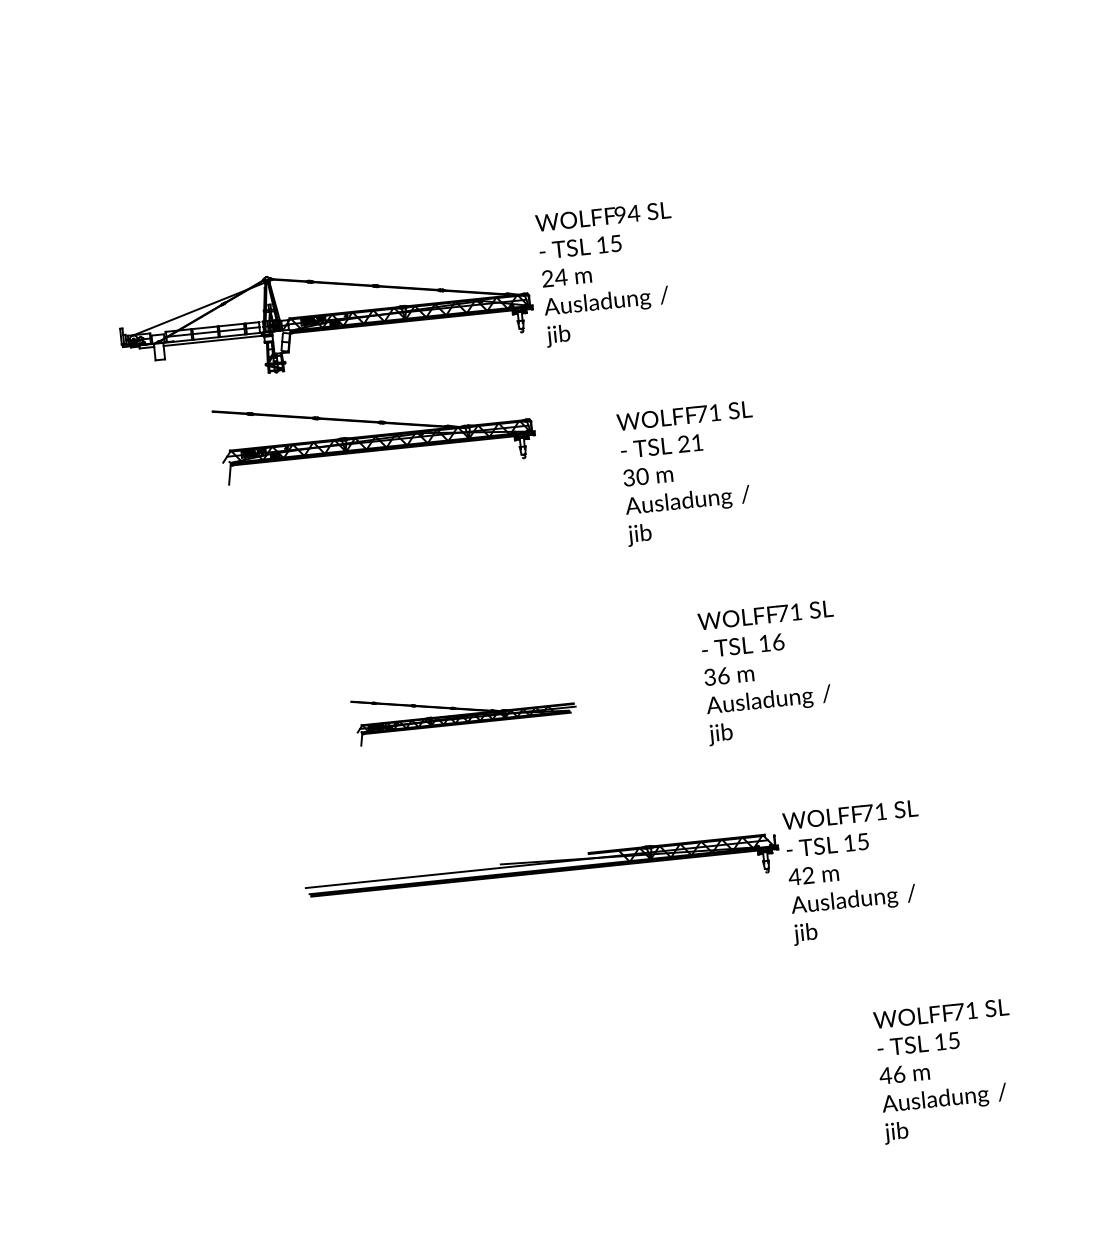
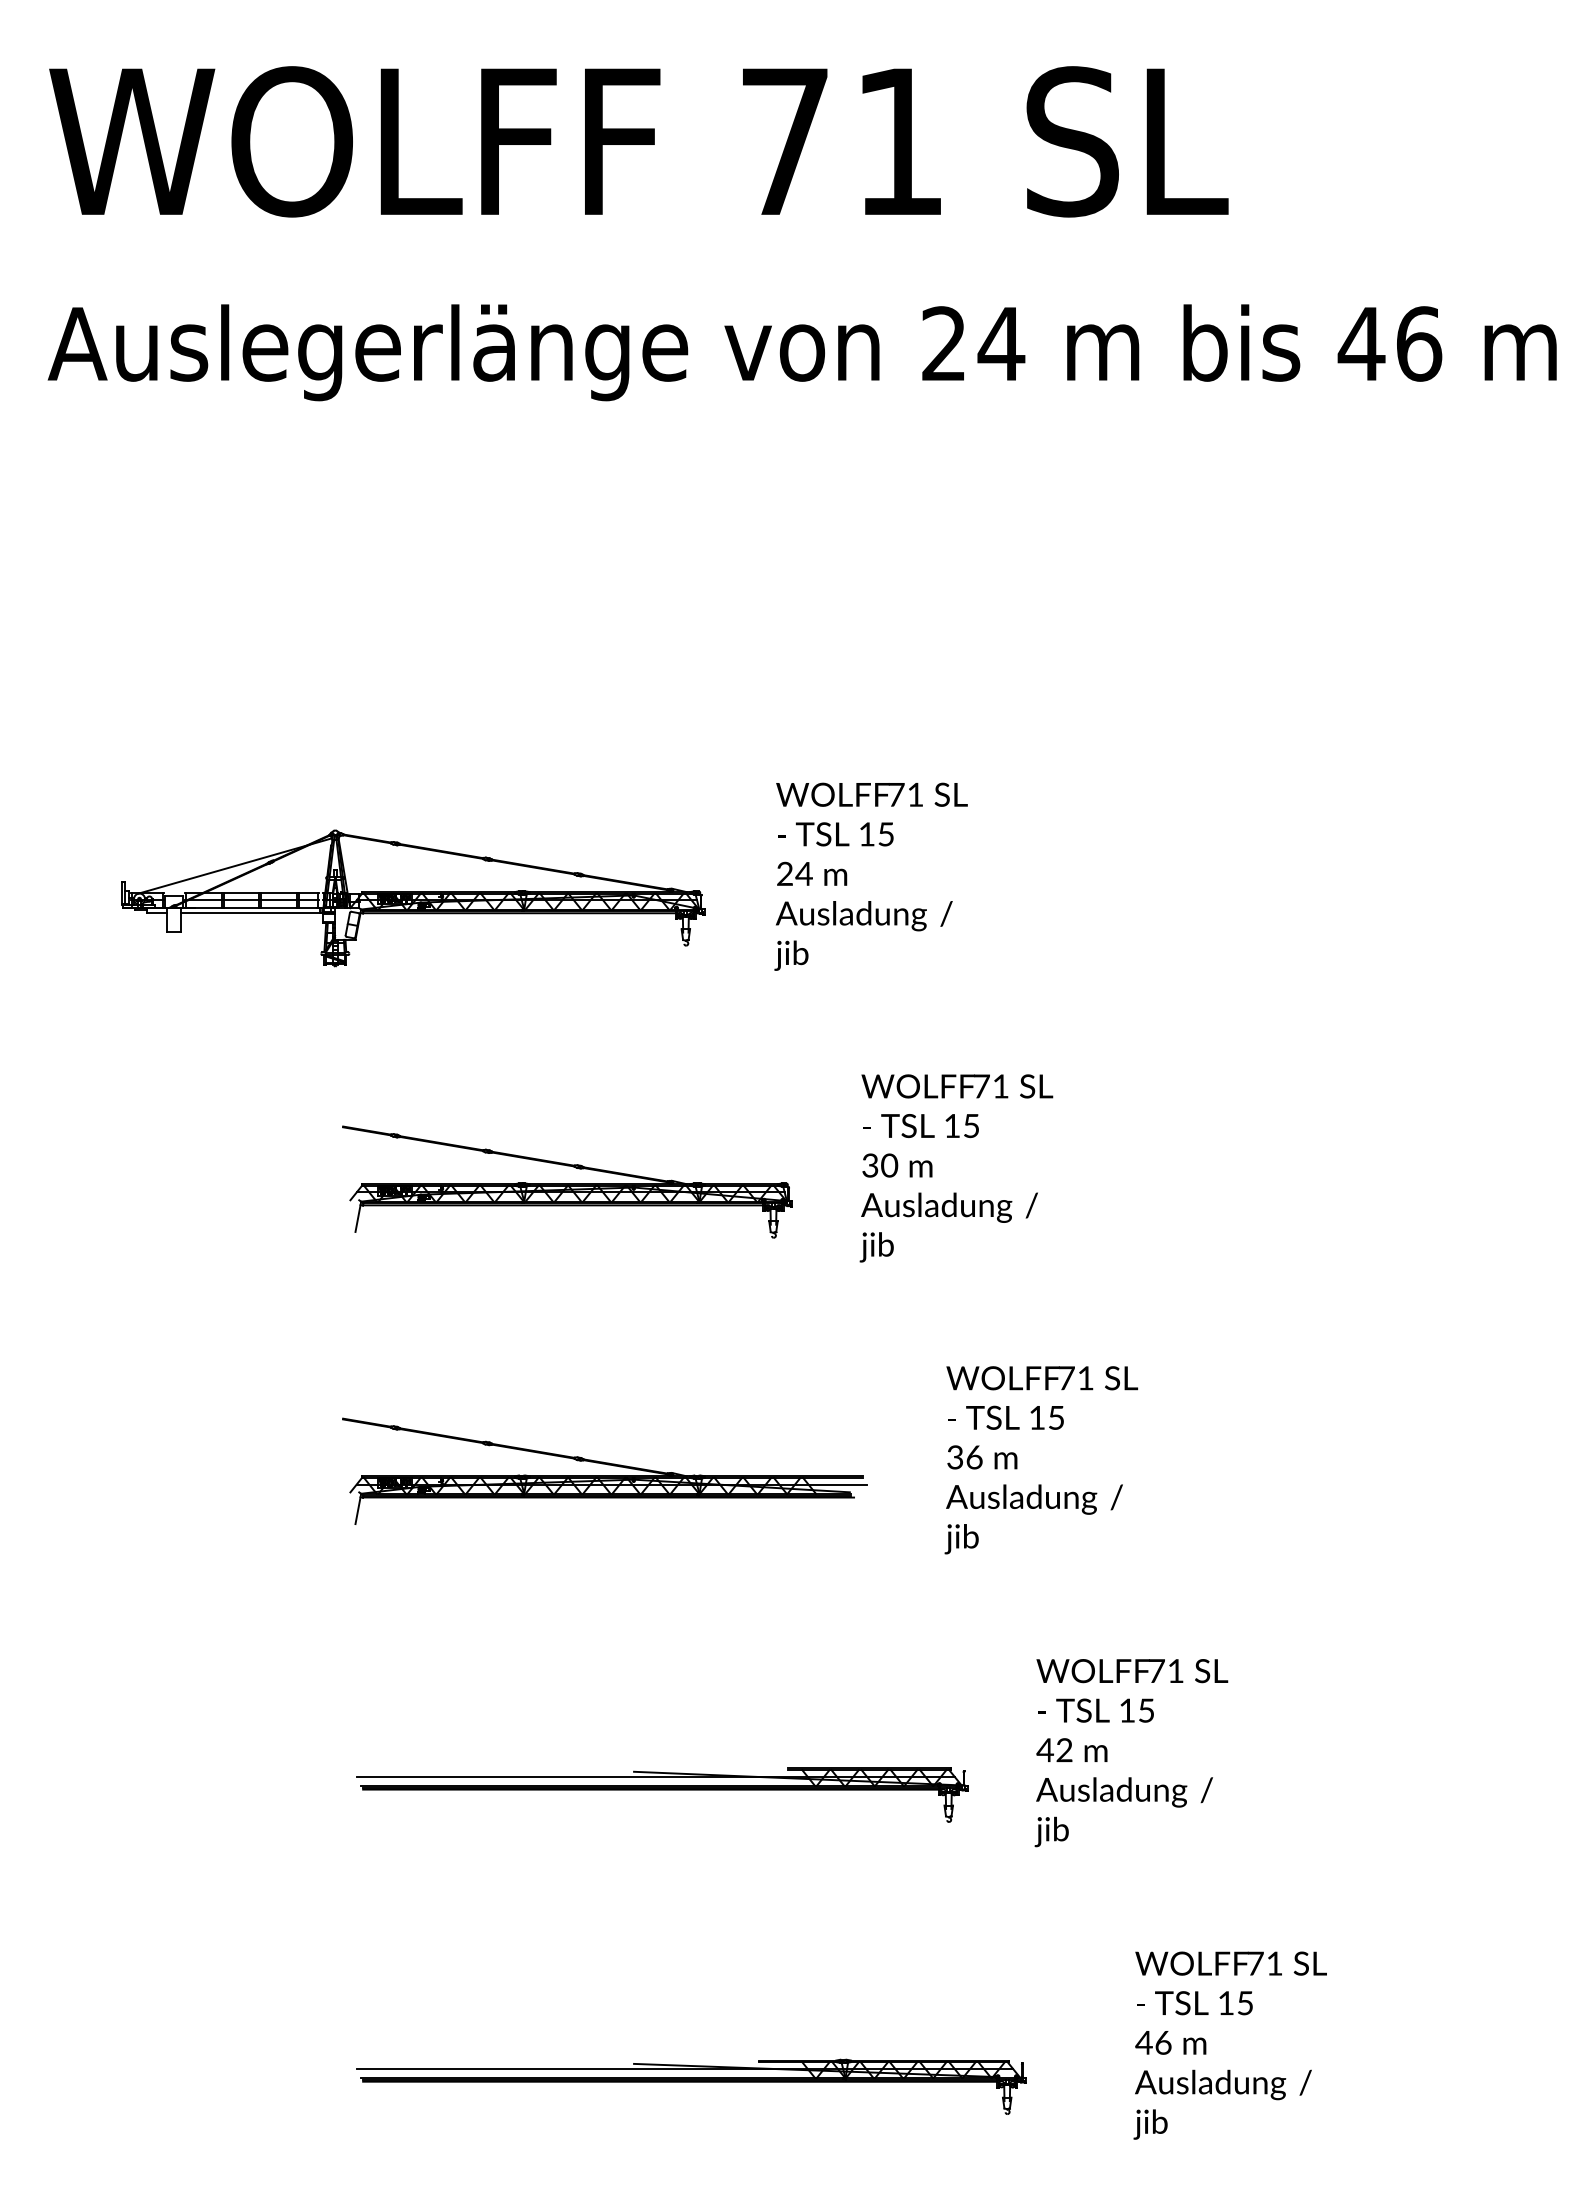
text: (627, 213) -> (906, 794), 94 -> 71
part: (326, 319) -> (413, 898), moved
part: (374, 433) -> (567, 1181), moved
text: (690, 443) -> (961, 1126), 21 -> 15
text: (778, 641) -> (1056, 1417), 16 -> 15
part: (464, 712) -> (604, 1470), size x1.67
part: (542, 876) -> (691, 2086), moved
part: (528, 936) -> (662, 1794), added

